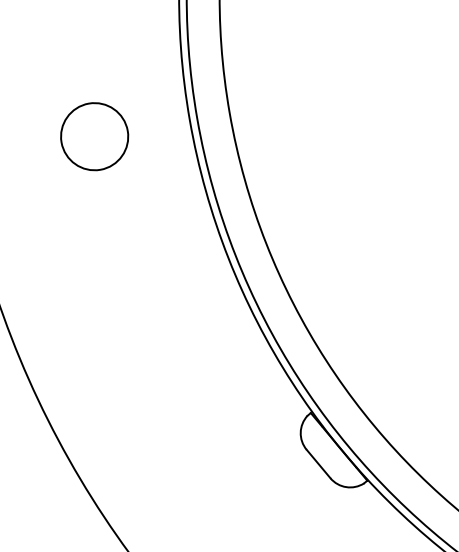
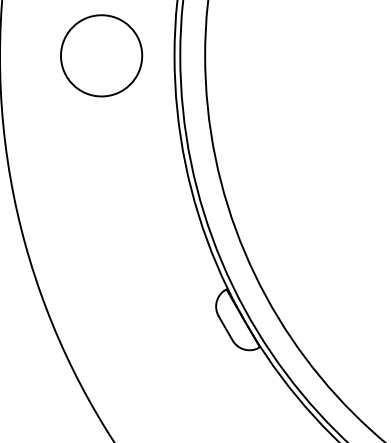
circle: (94, 136) -> (101, 55), size x1.6

